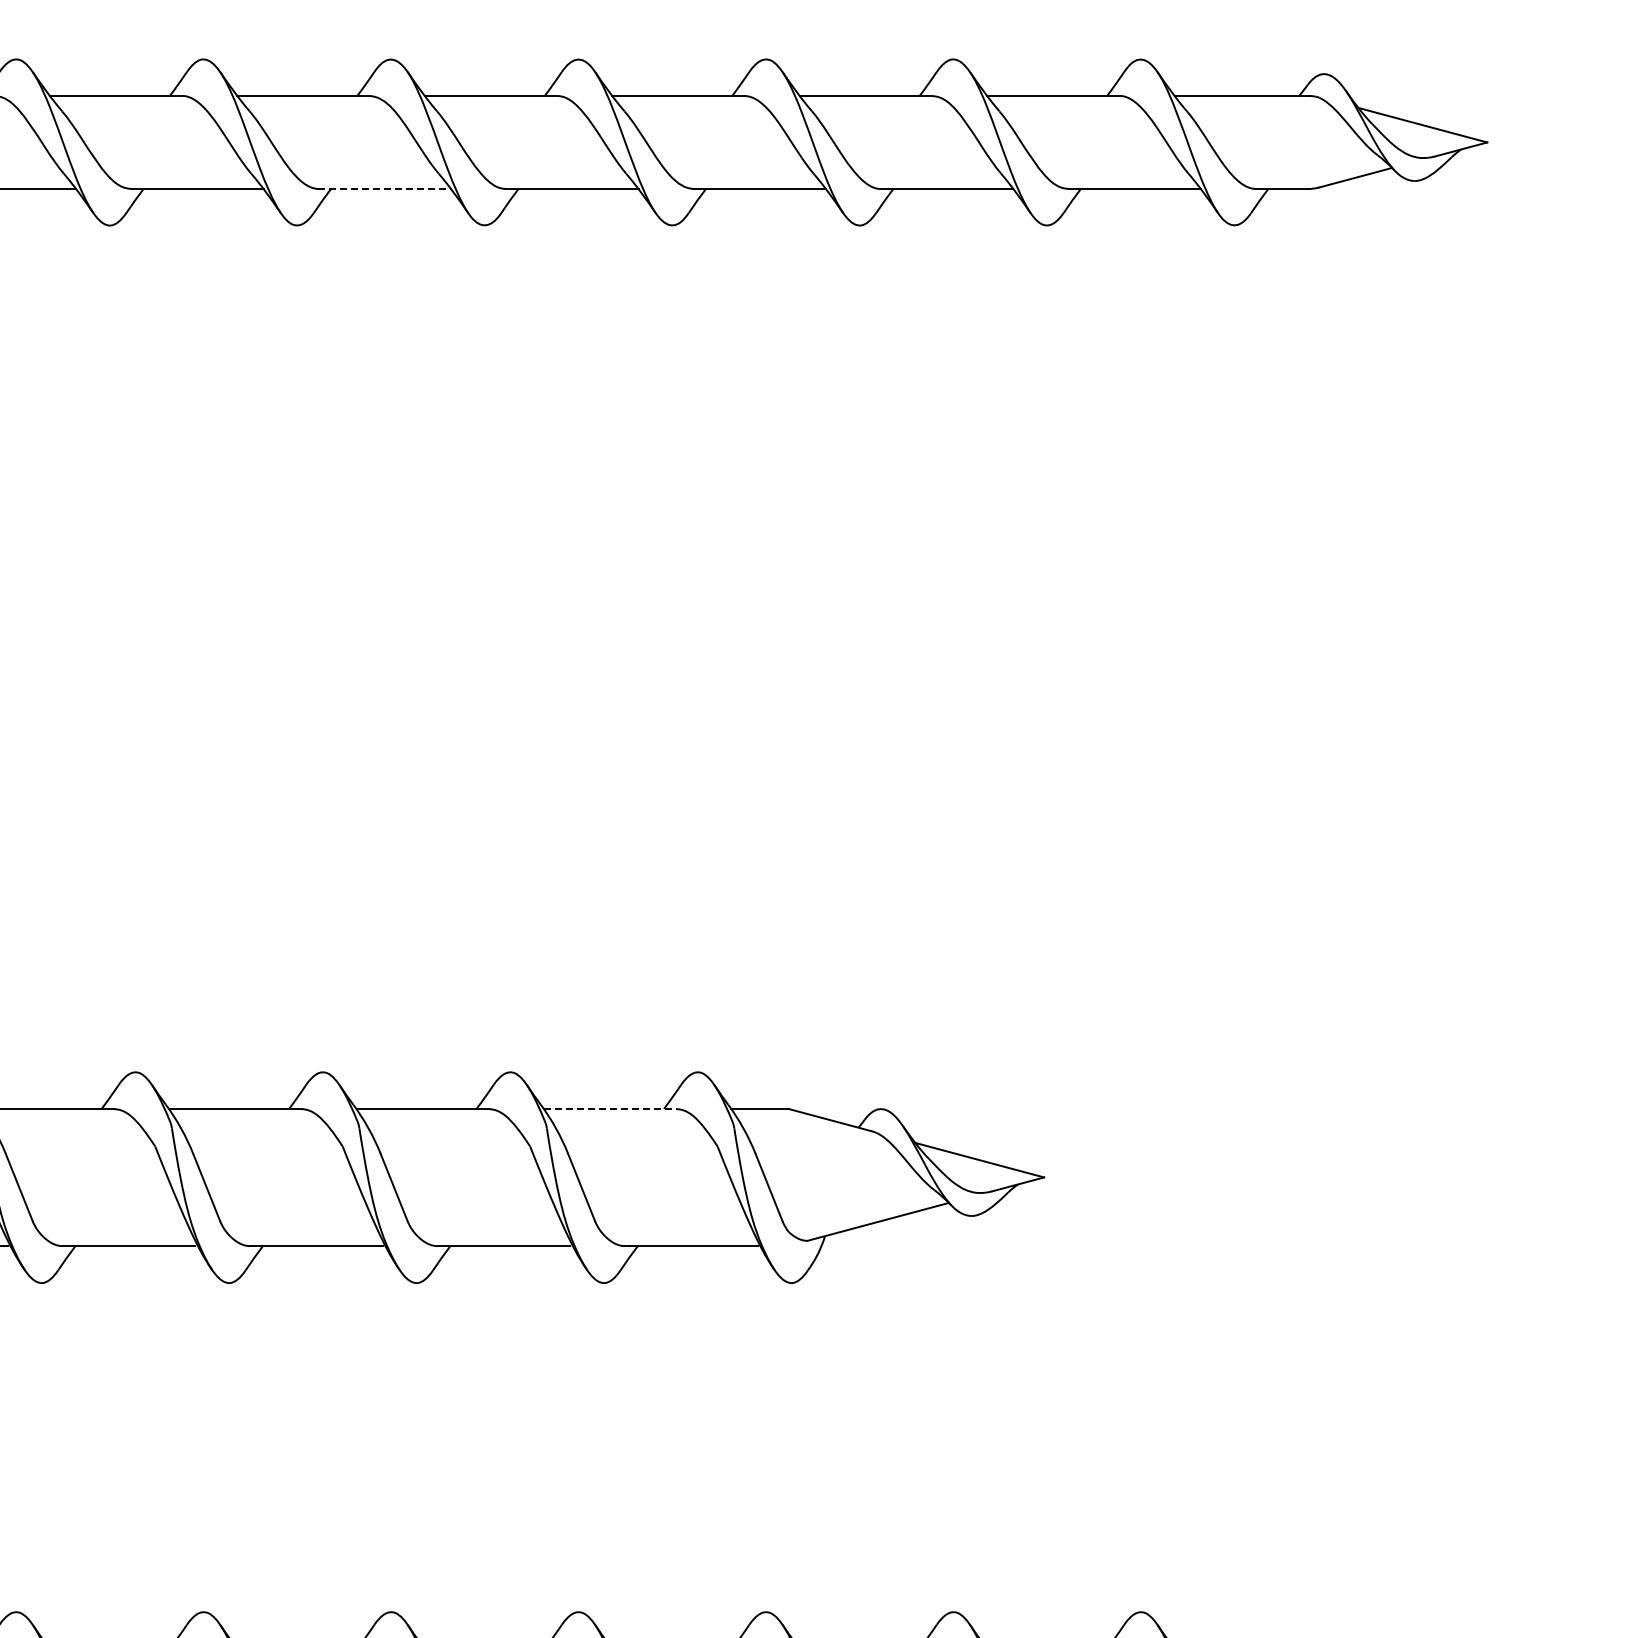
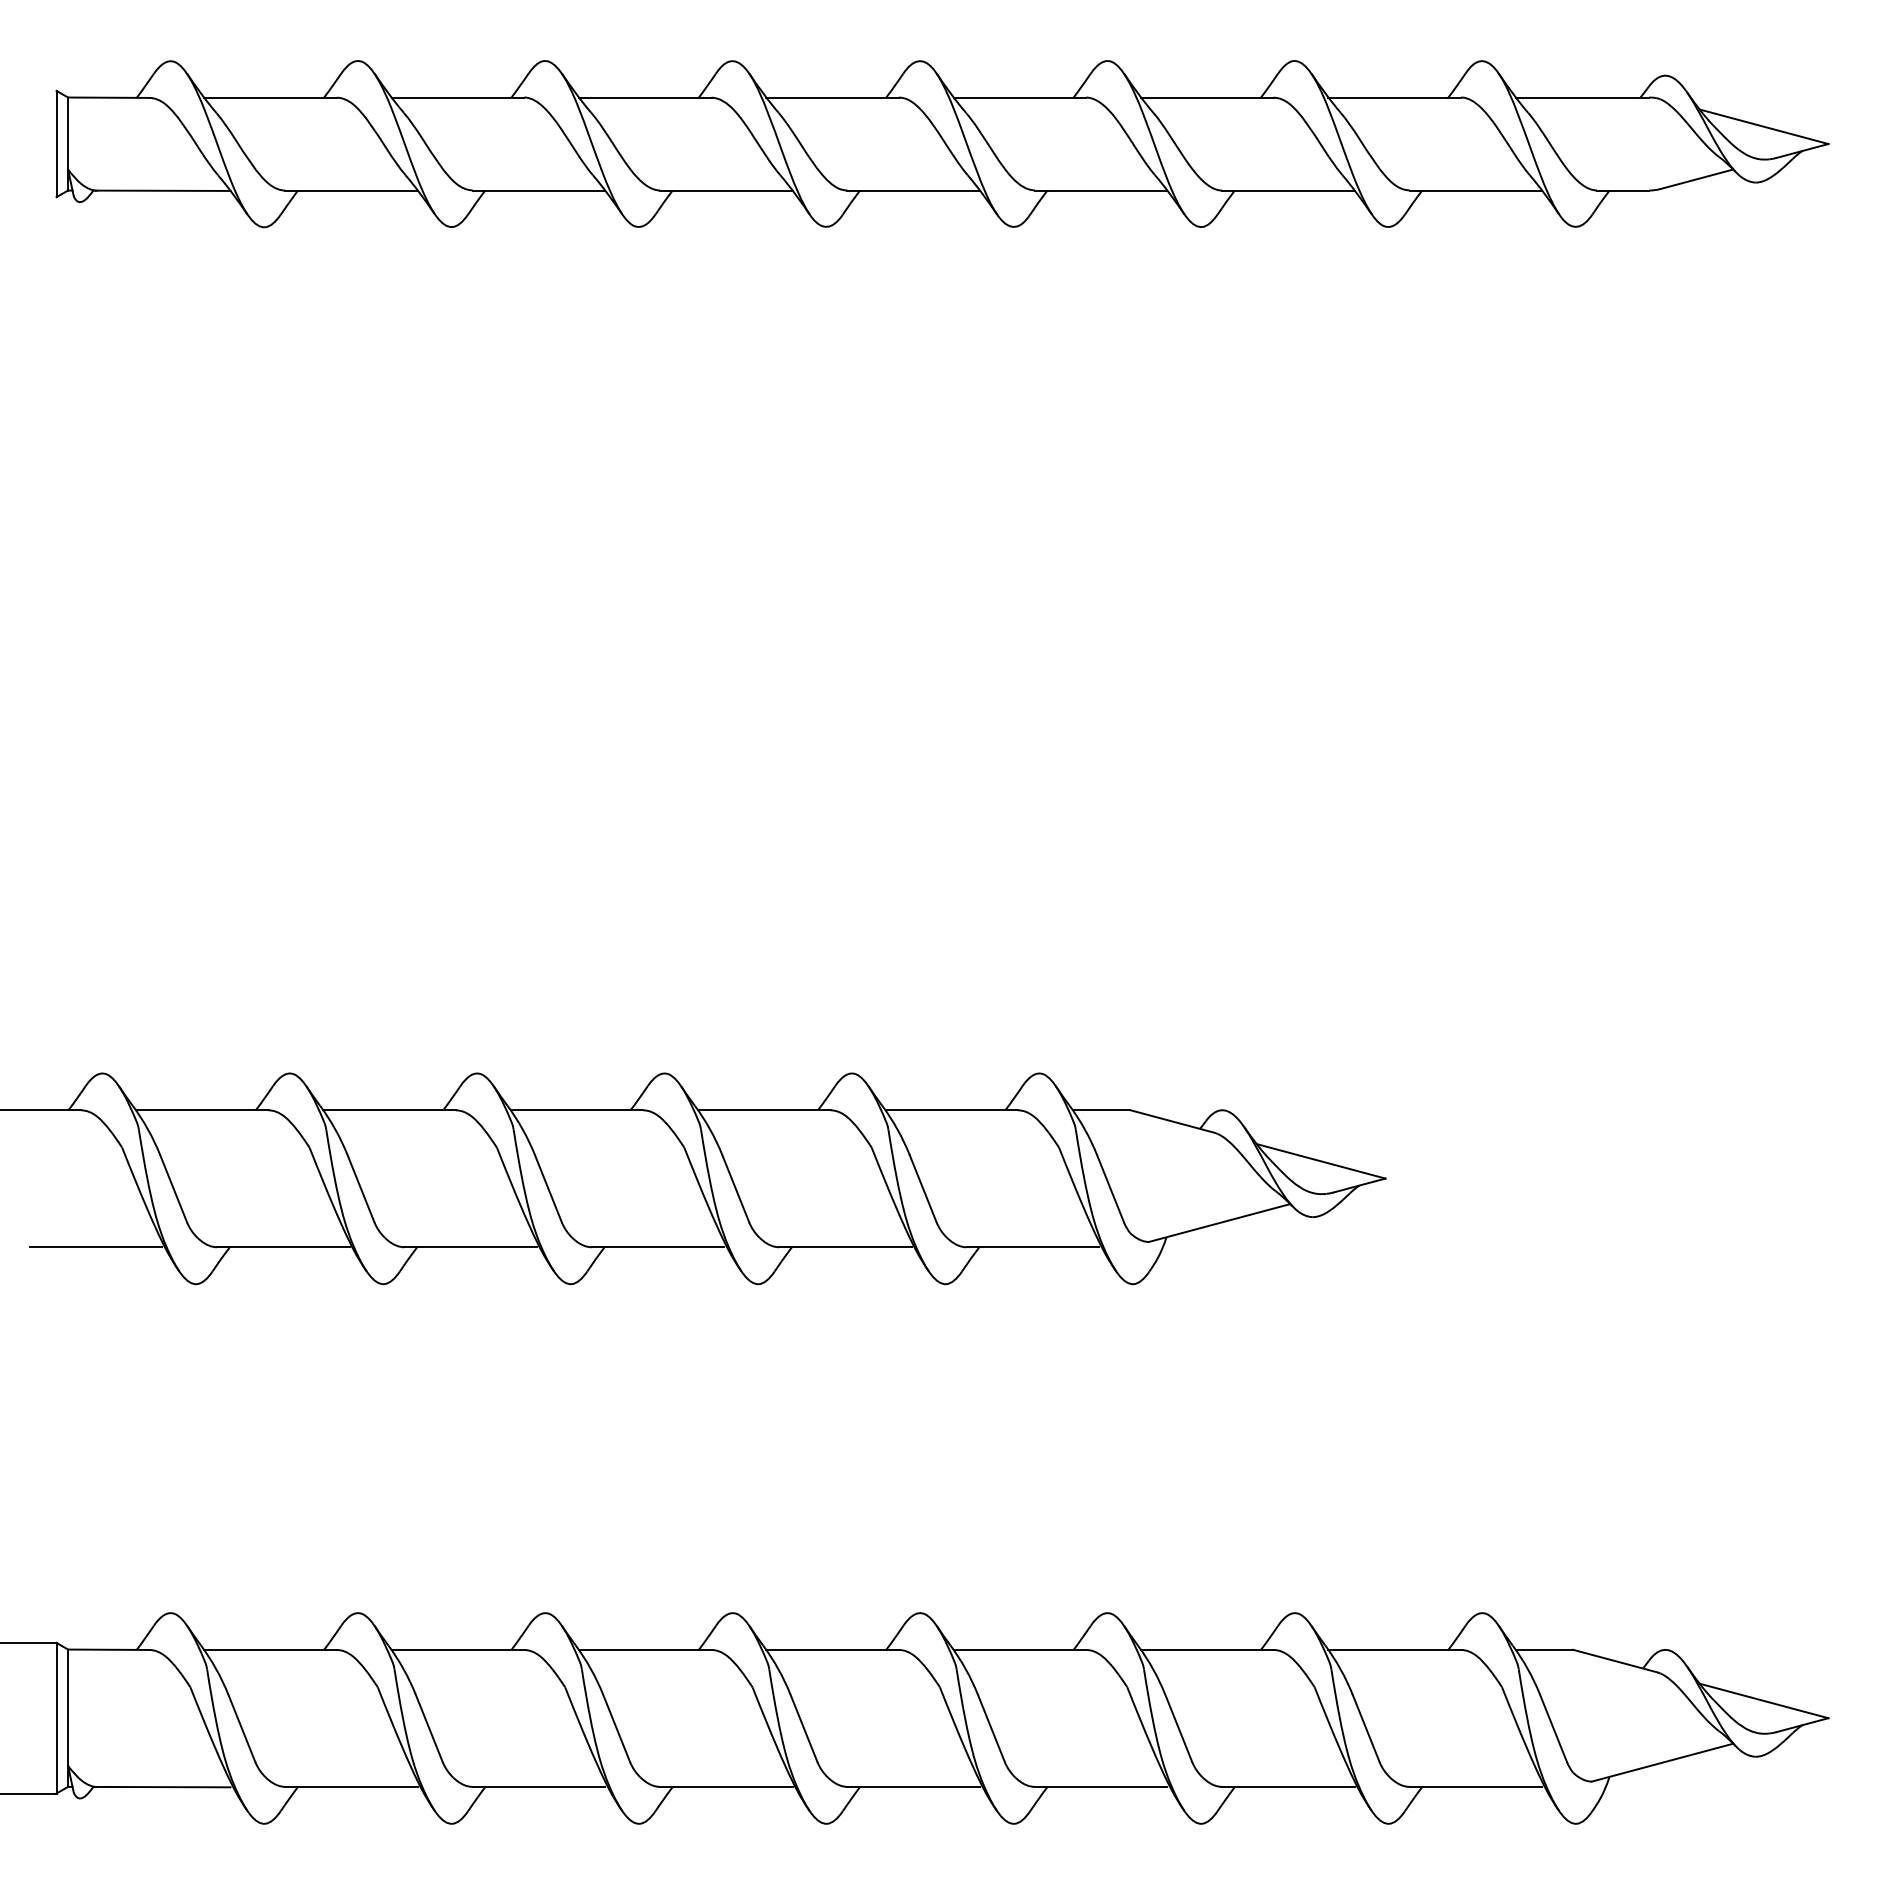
line: (384, 188) -> (726, 190), dashed -> solid
line: (610, 1109) -> (952, 1110), dashed -> solid

